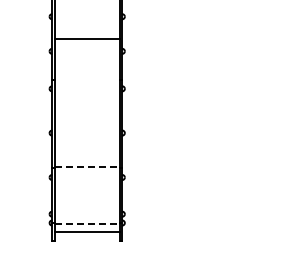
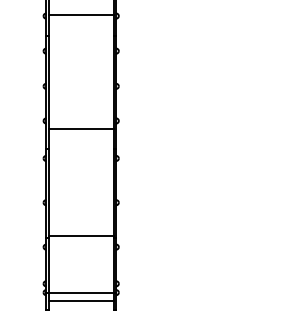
line: (86, 39) -> (80, 129), moved
line: (87, 166) -> (81, 236), dashed -> solid
line: (87, 223) -> (81, 293), dashed -> solid

